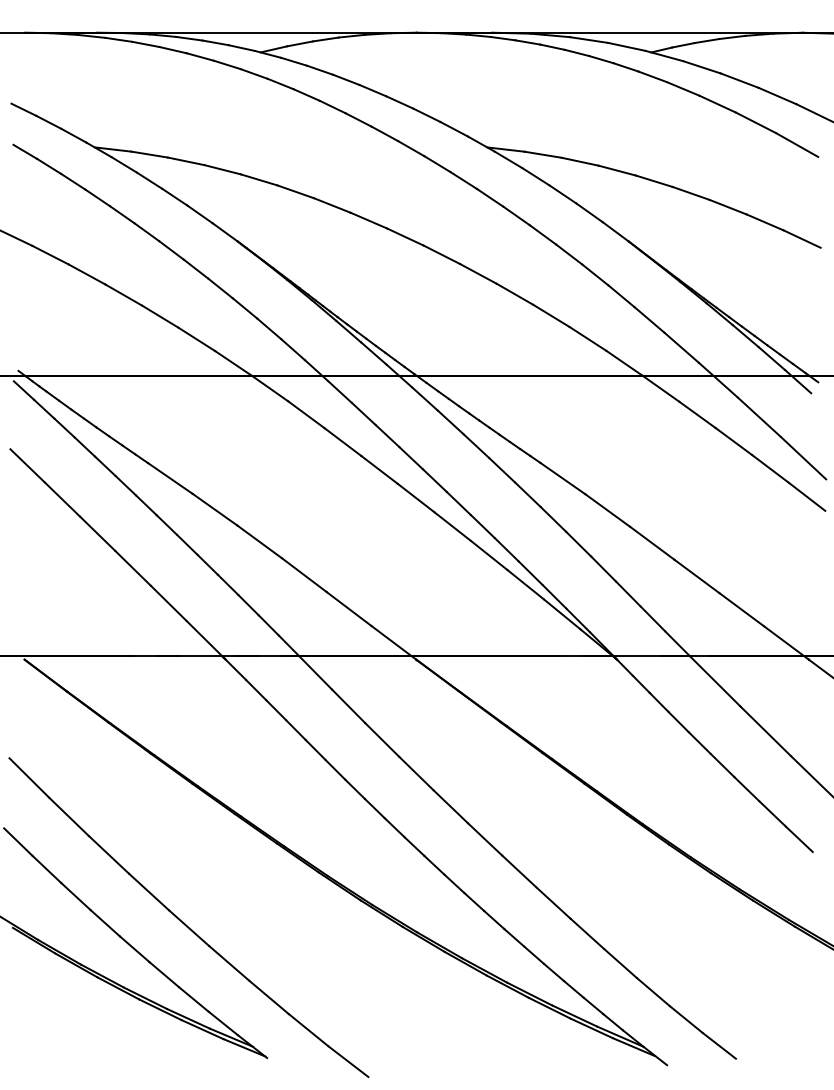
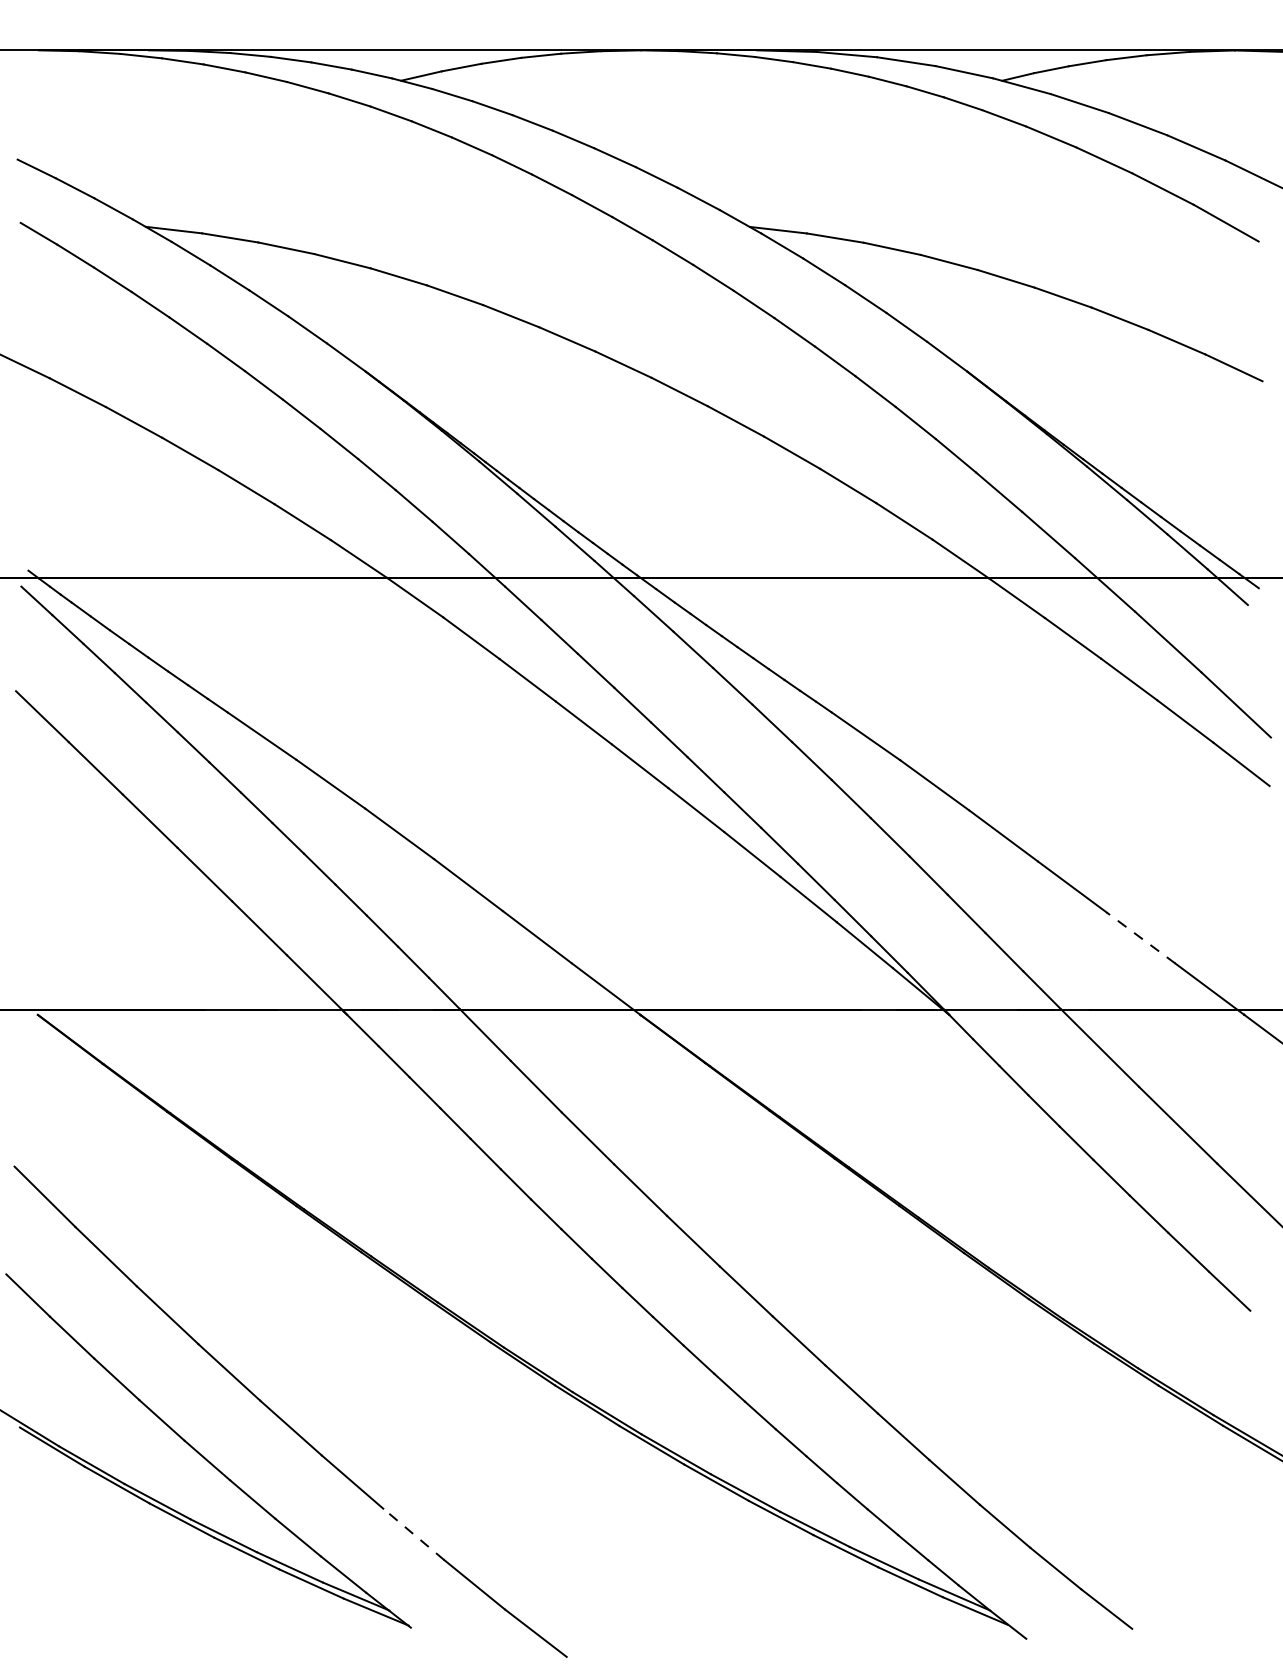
line: (741, 609) -> (1140, 937), solid -> dashed
line: (268, 997) -> (413, 1534), solid -> dashed

